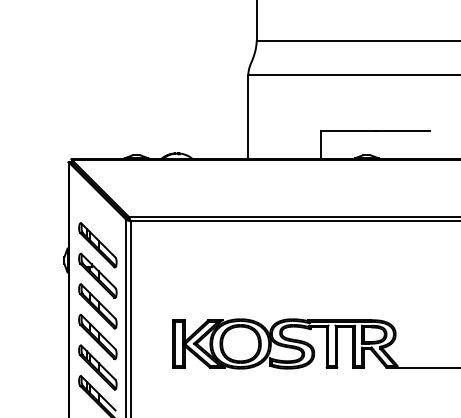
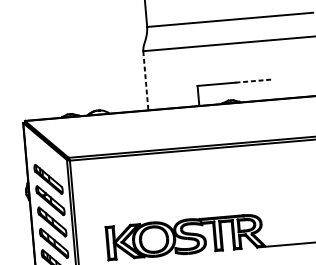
line: (248, 117) -> (146, 81), solid -> dashed
line: (403, 130) -> (254, 80), solid -> dashed

